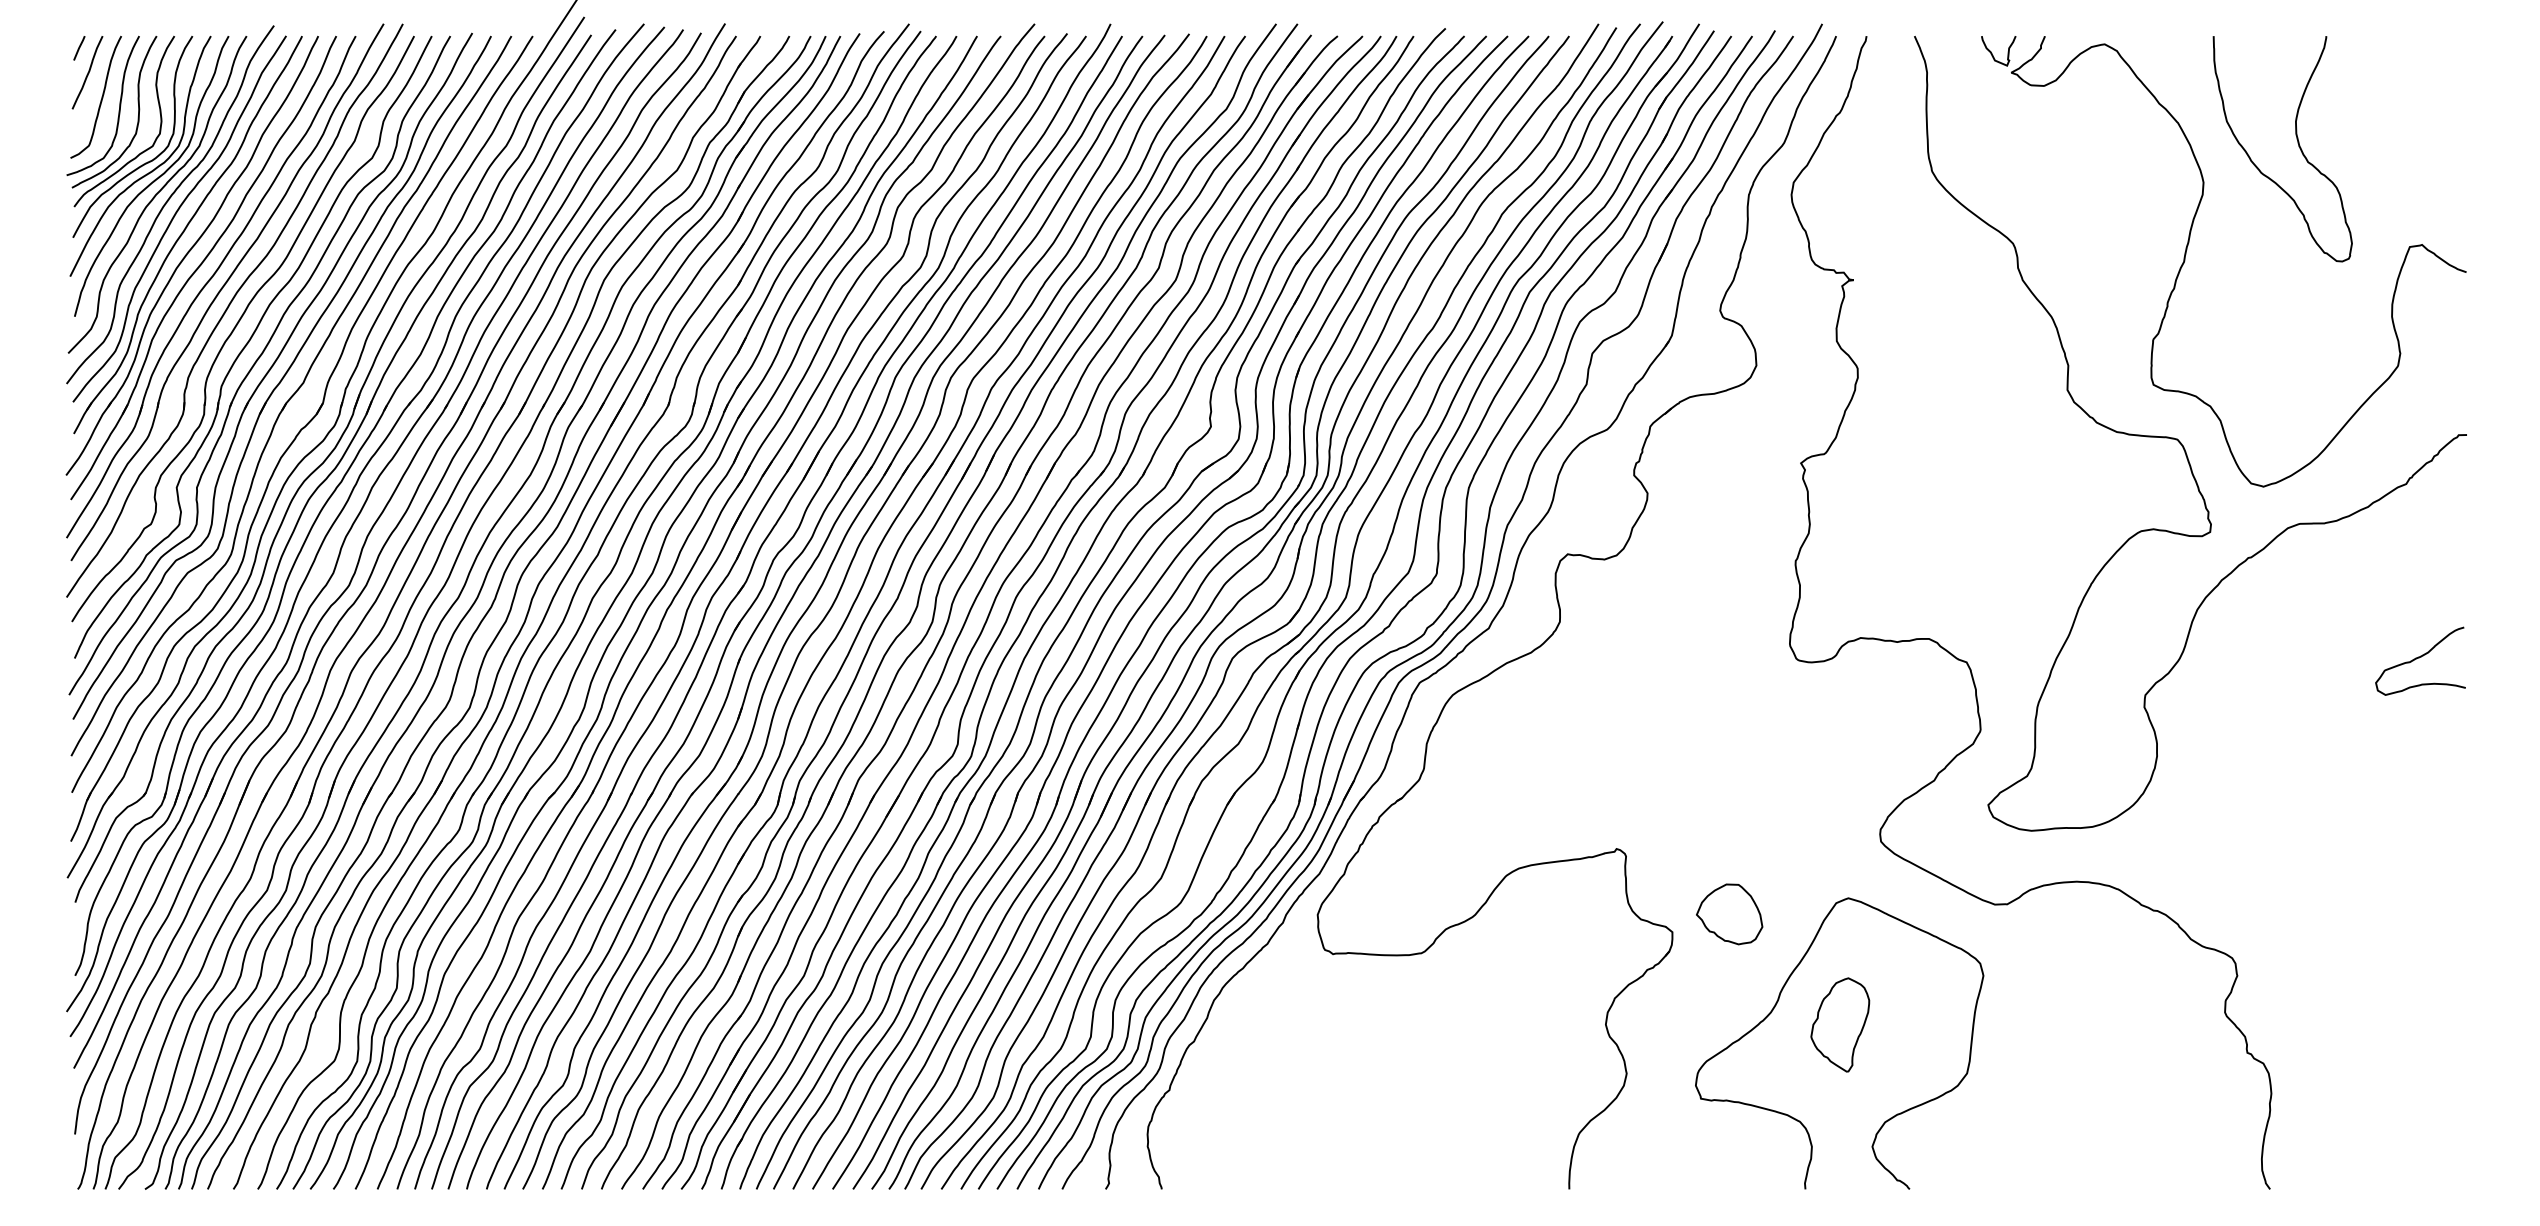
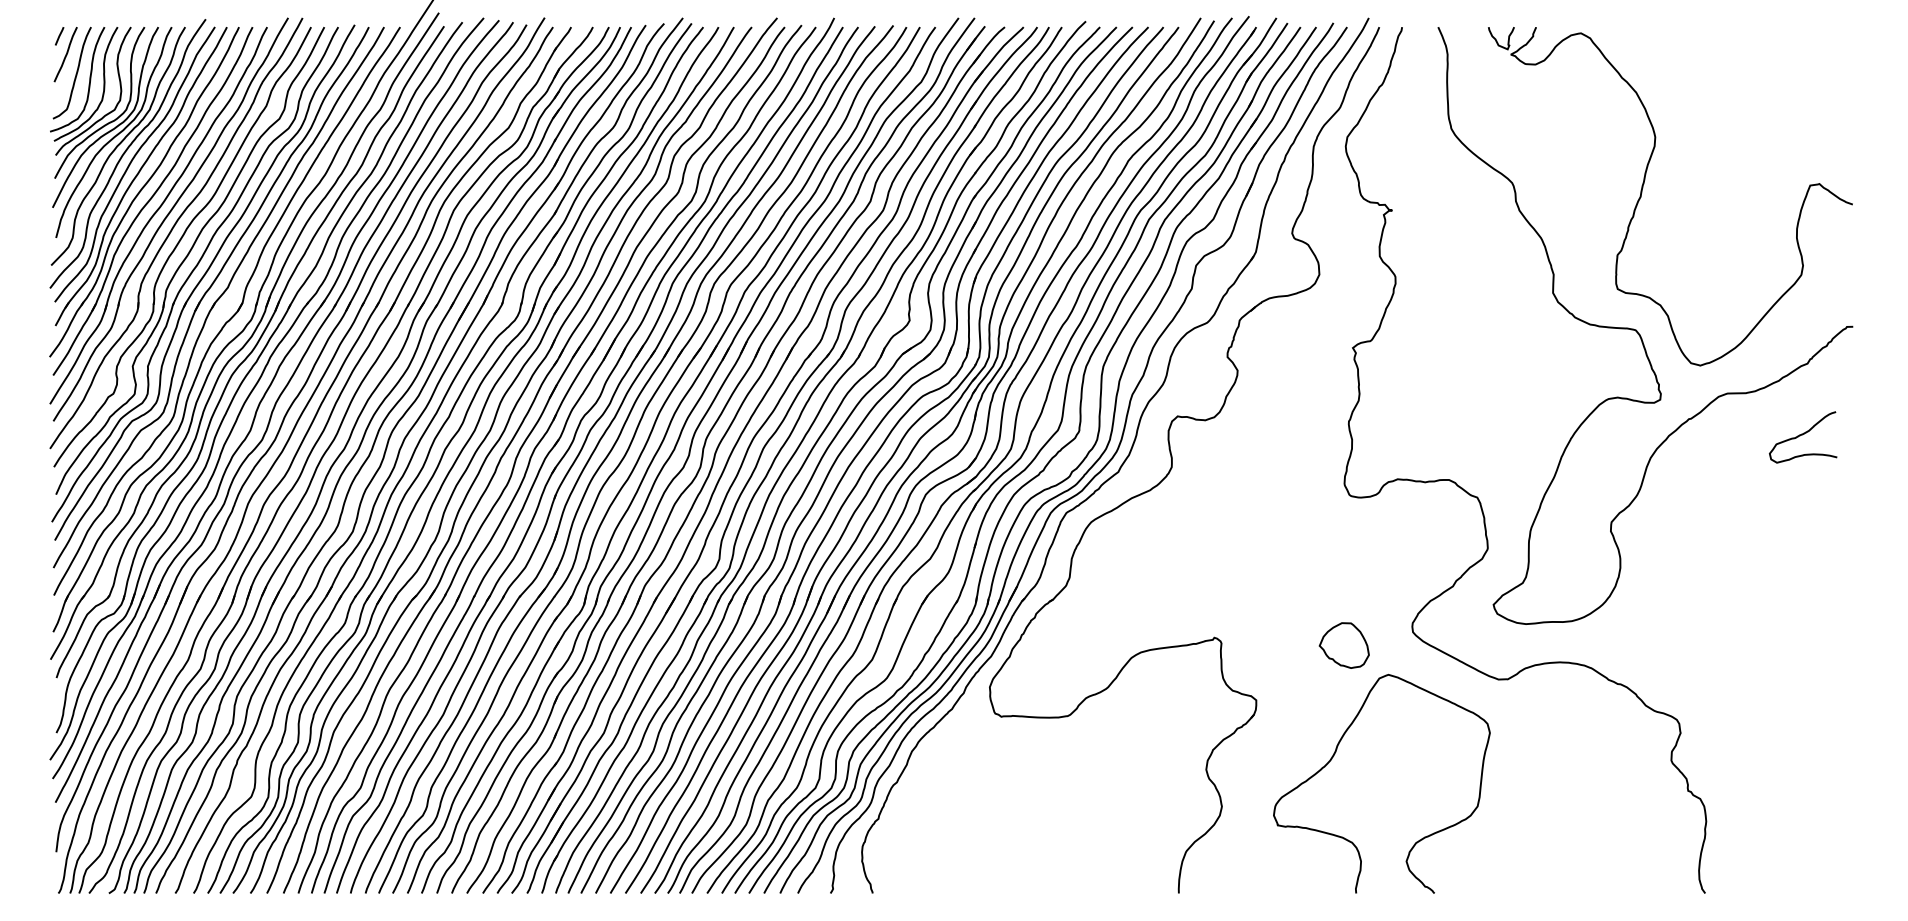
curve: (2297, 143) -> (1725, 107), removed
curve: (2419, 658) -> (1802, 435), moved
part: (1729, 914) -> (1344, 645), moved
part: (1840, 1024) -> (1382, 769), removed

